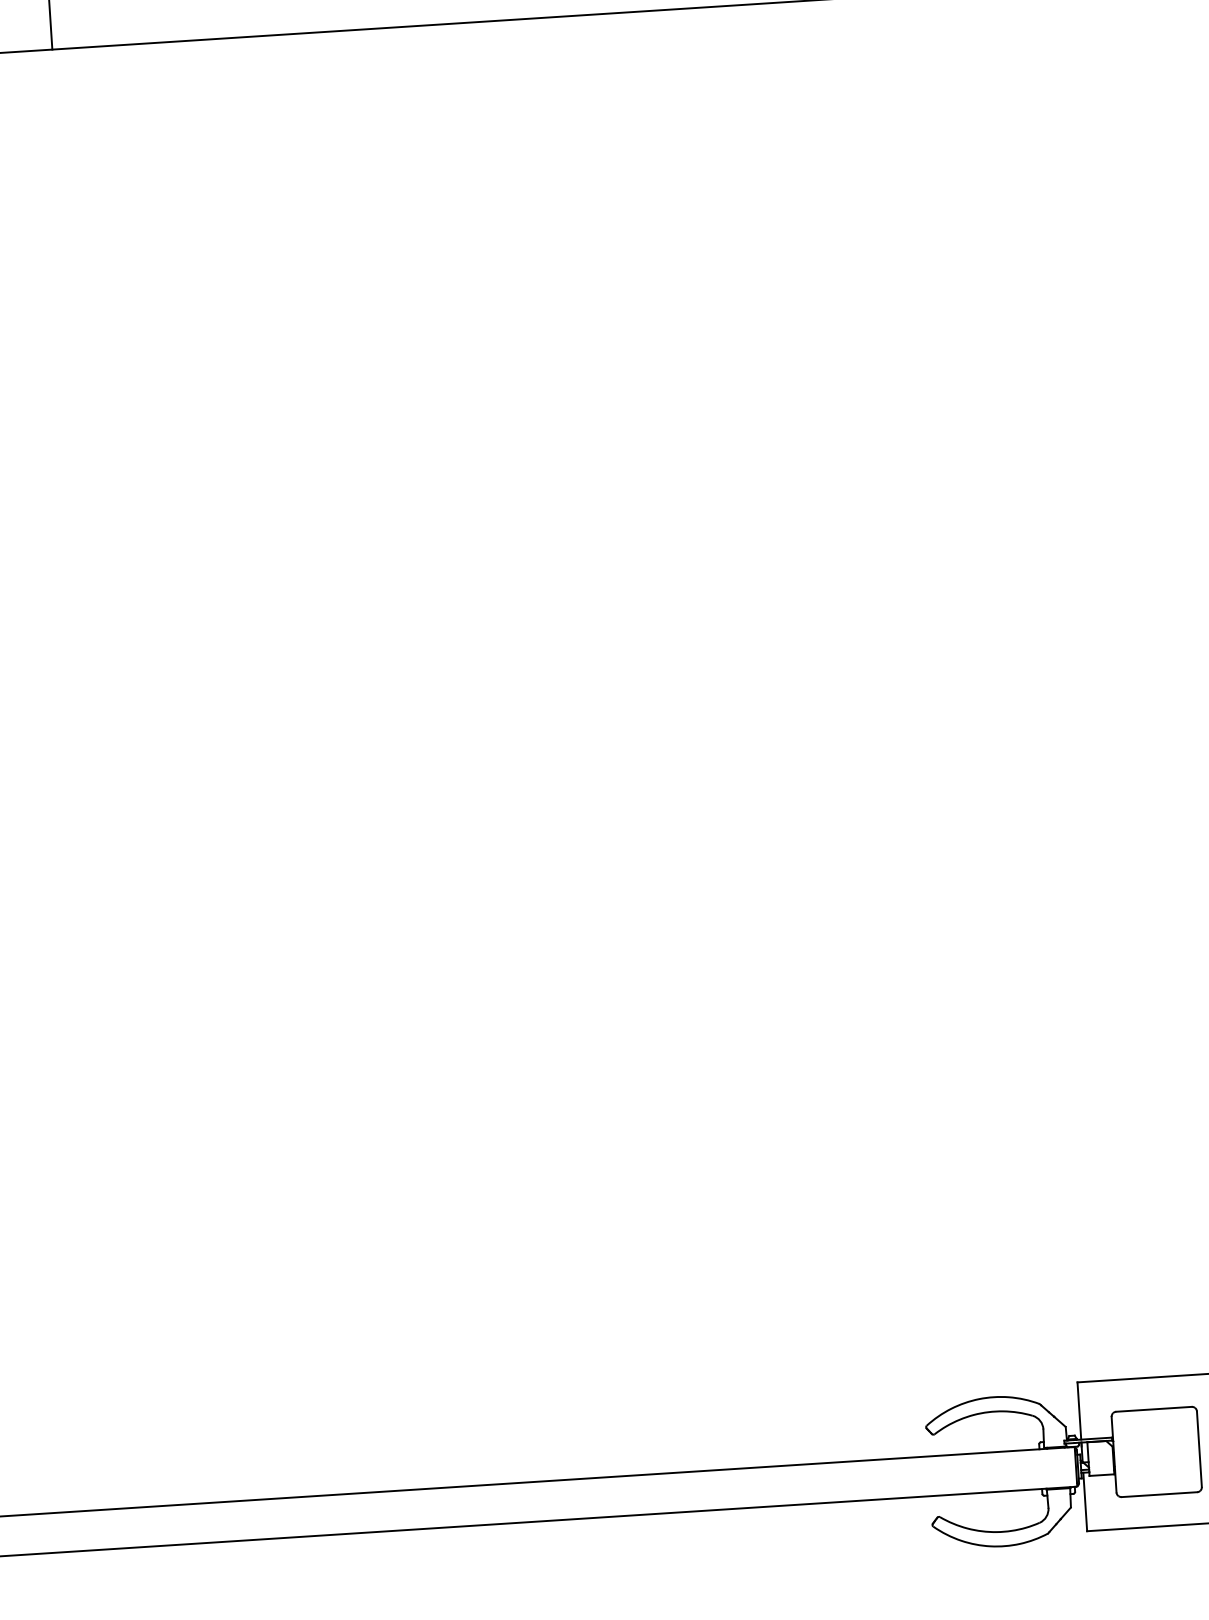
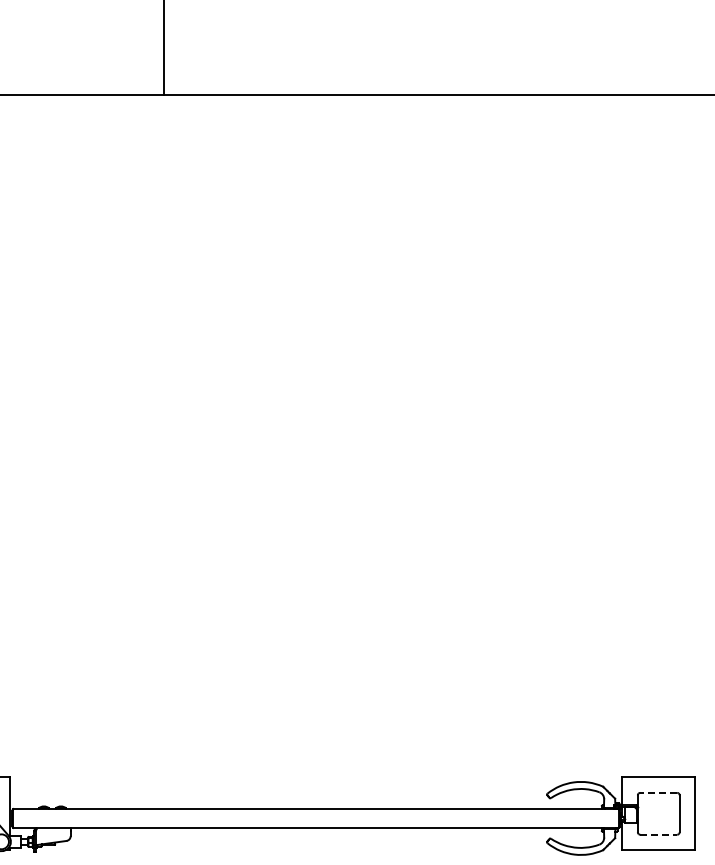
line: (1153, 1408) -> (658, 792), solid -> dashed
line: (1160, 1494) -> (659, 834), solid -> dashed

